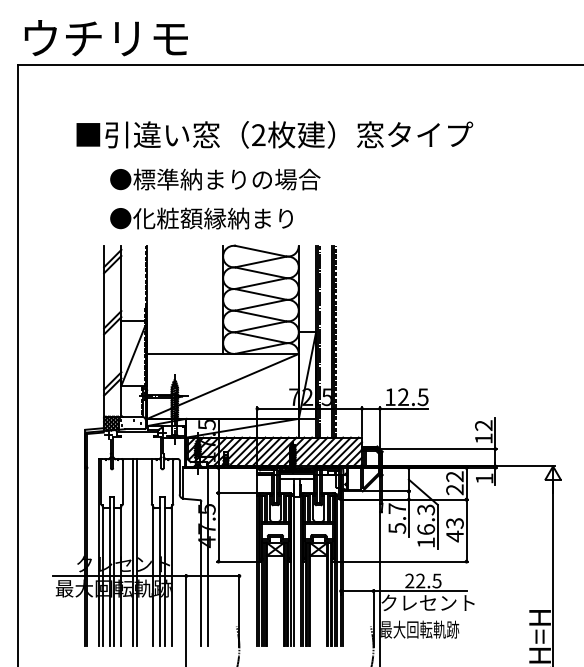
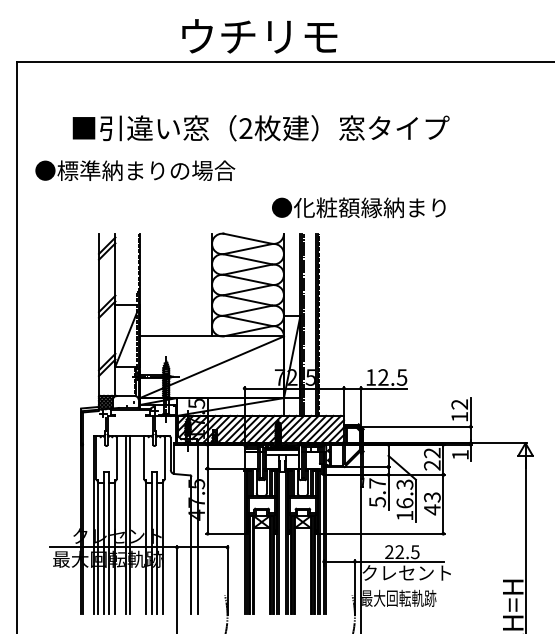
text: (105, 38) -> (258, 36), moved
text: (215, 179) -> (135, 170), moved
text: (201, 218) -> (358, 207), moved

